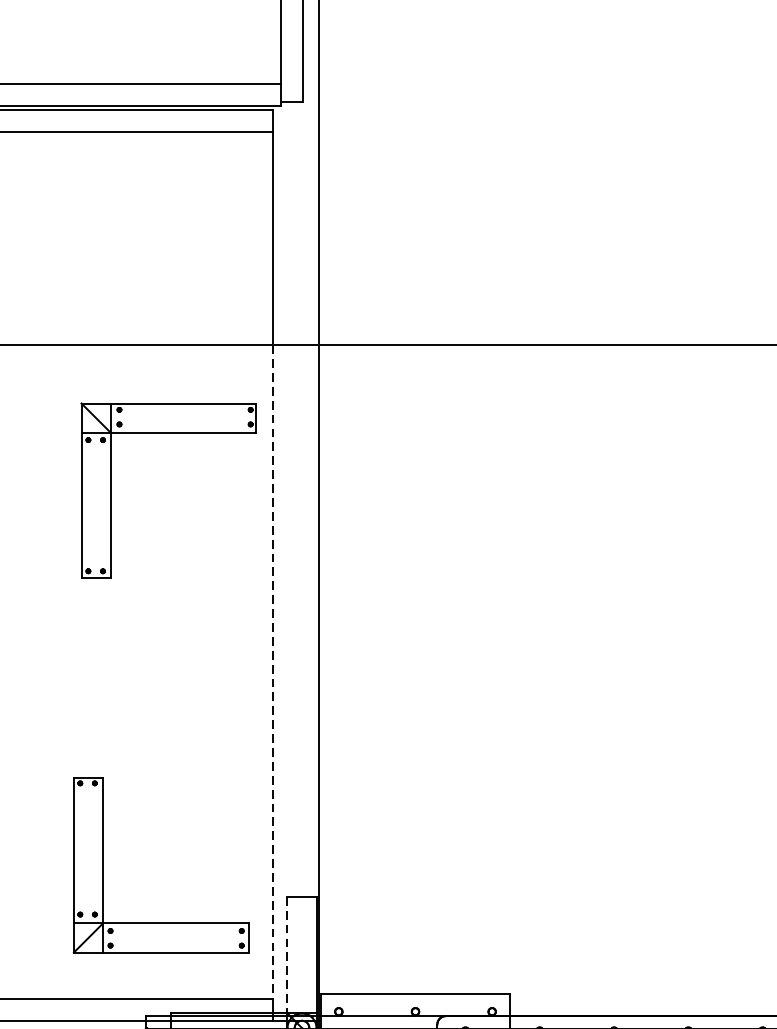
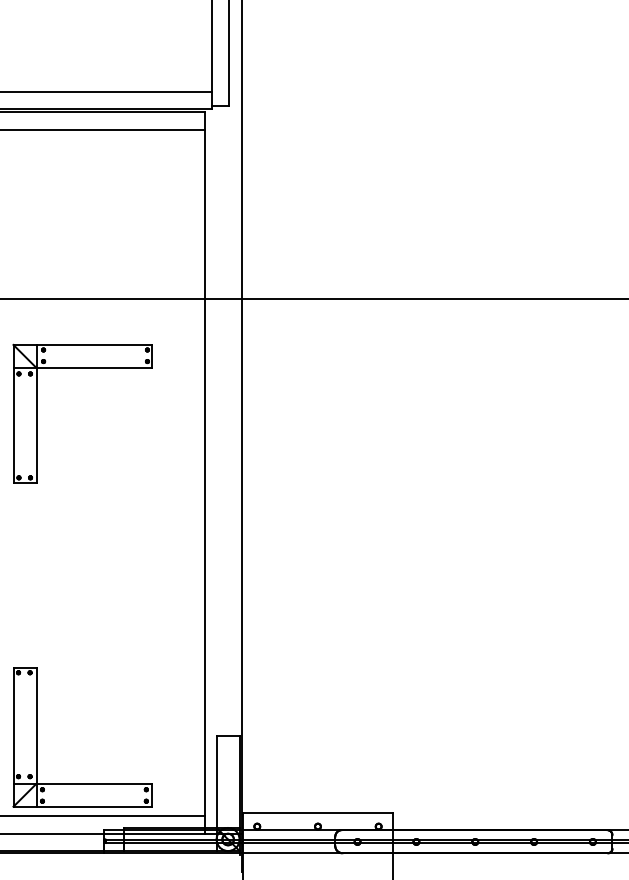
part: (168, 433) -> (82, 368), moved
line: (273, 671) -> (205, 557), dashed -> solid
part: (104, 865) -> (37, 737), moved
line: (287, 956) -> (216, 782), dashed -> solid

